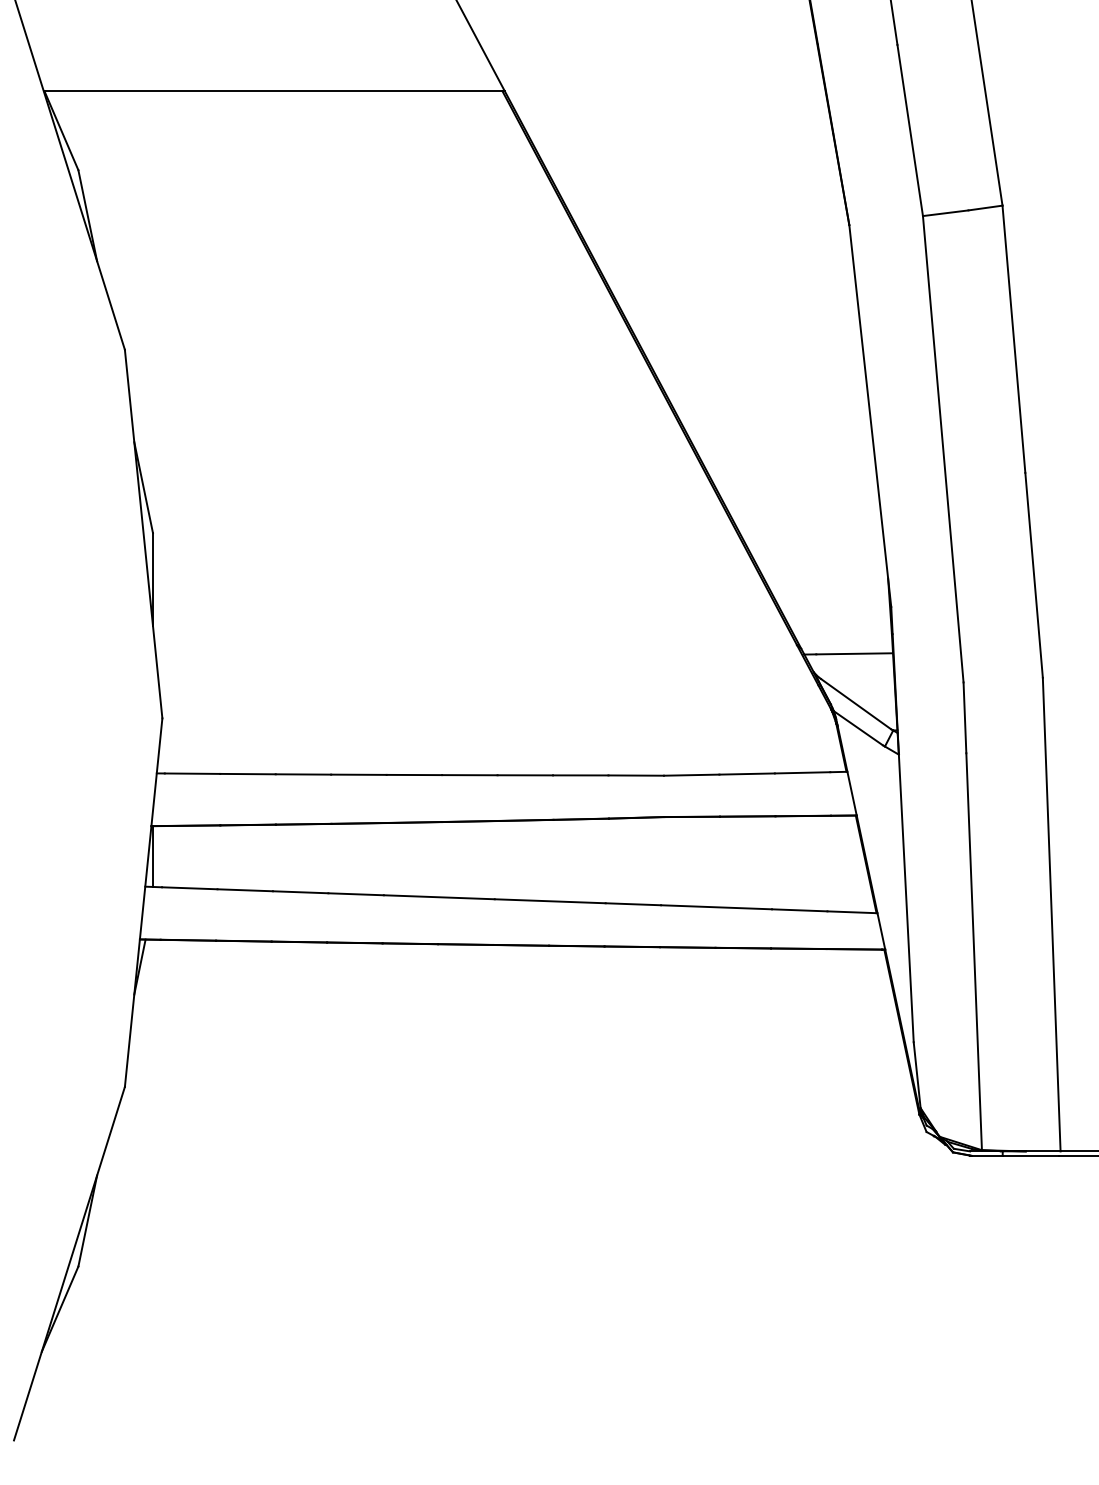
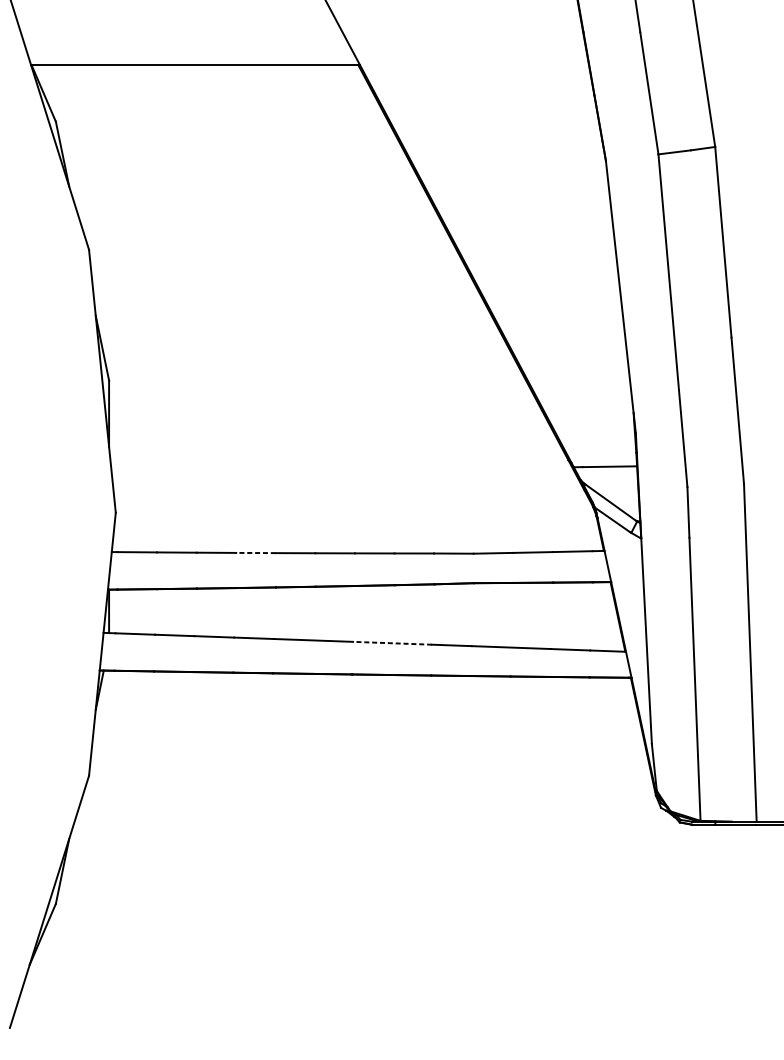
line: (358, 774) -> (255, 552), solid -> dashed
line: (549, 901) -> (392, 643), solid -> dashed

